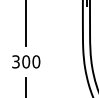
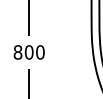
text: (15, 61) -> (17, 52), 300 -> 800

